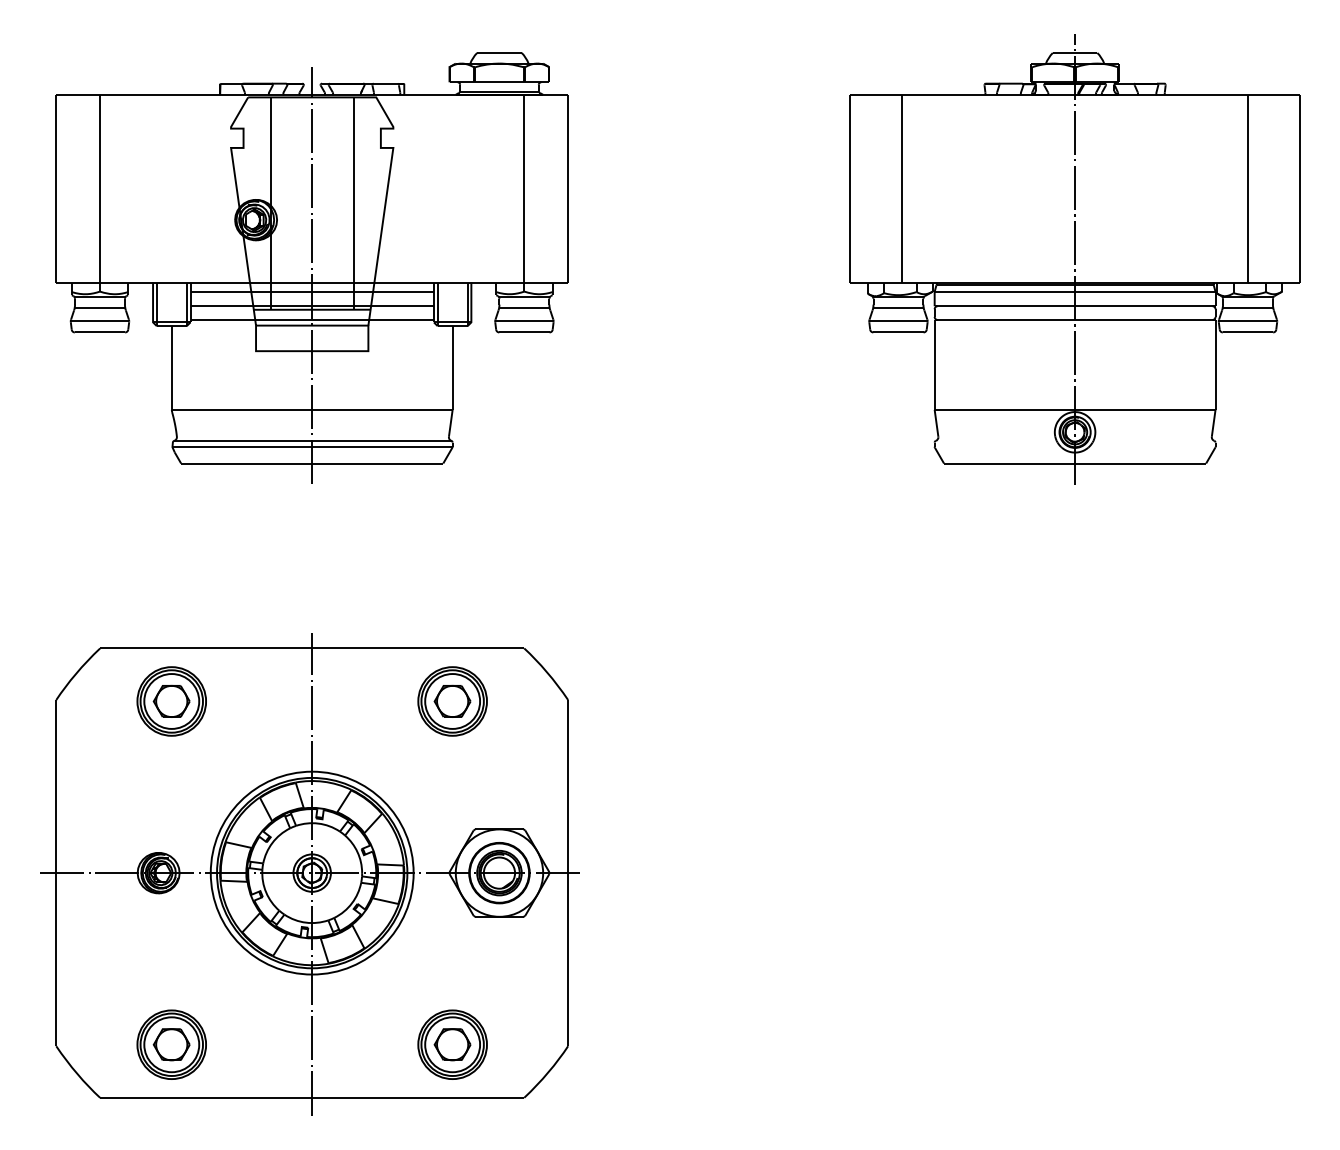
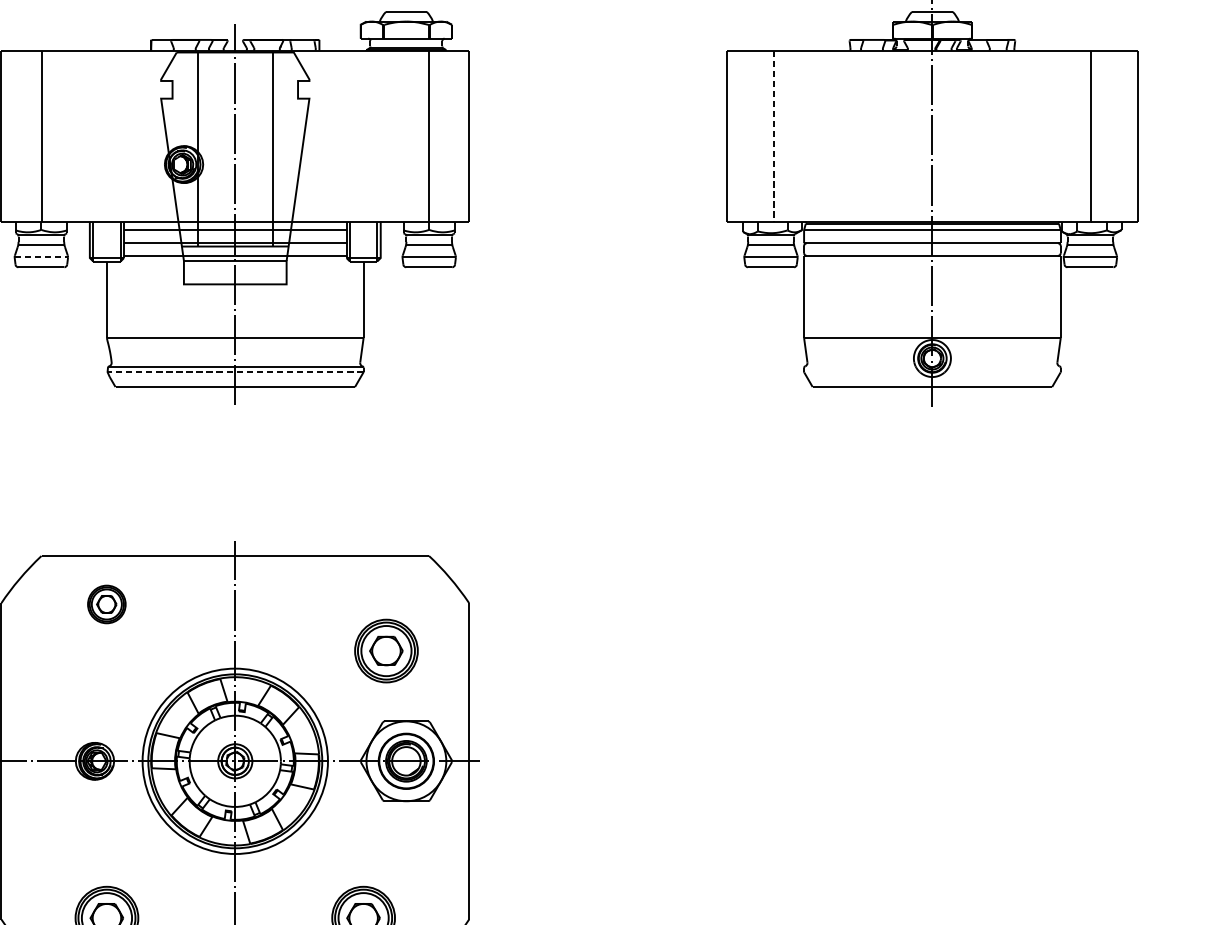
line: (901, 188) -> (773, 135), solid -> dashed
line: (100, 320) -> (41, 256), solid -> dashed
line: (312, 447) -> (235, 372), solid -> dashed
part: (171, 701) -> (106, 604), size x0.6
part: (452, 701) -> (386, 651), moved

